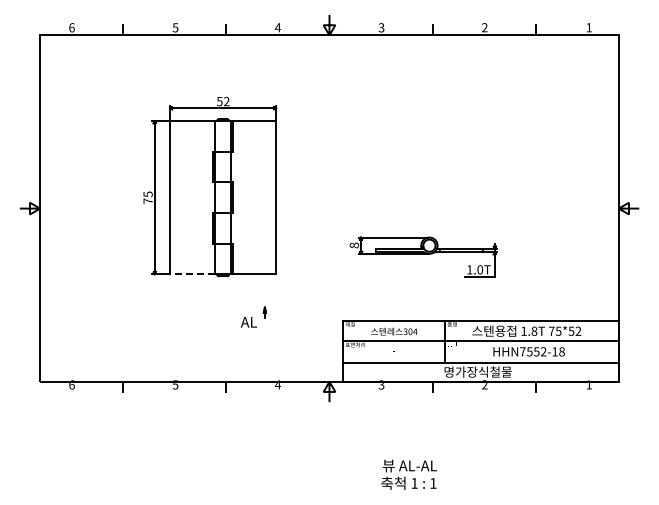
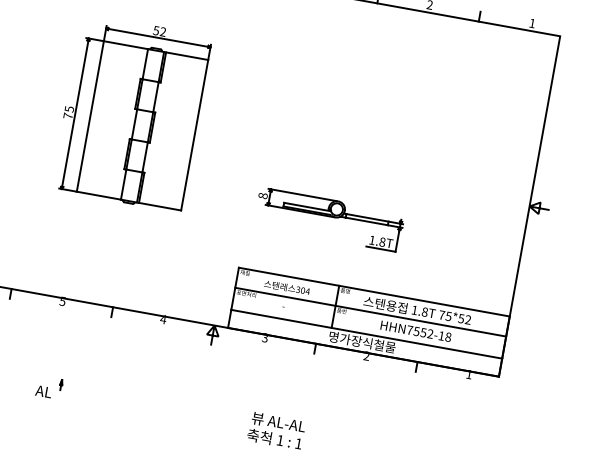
text: (480, 270) -> (382, 242), 1.0T -> 1.8T
line: (191, 274) -> (97, 195), dashed -> solid
part: (253, 316) -> (49, 386), moved

